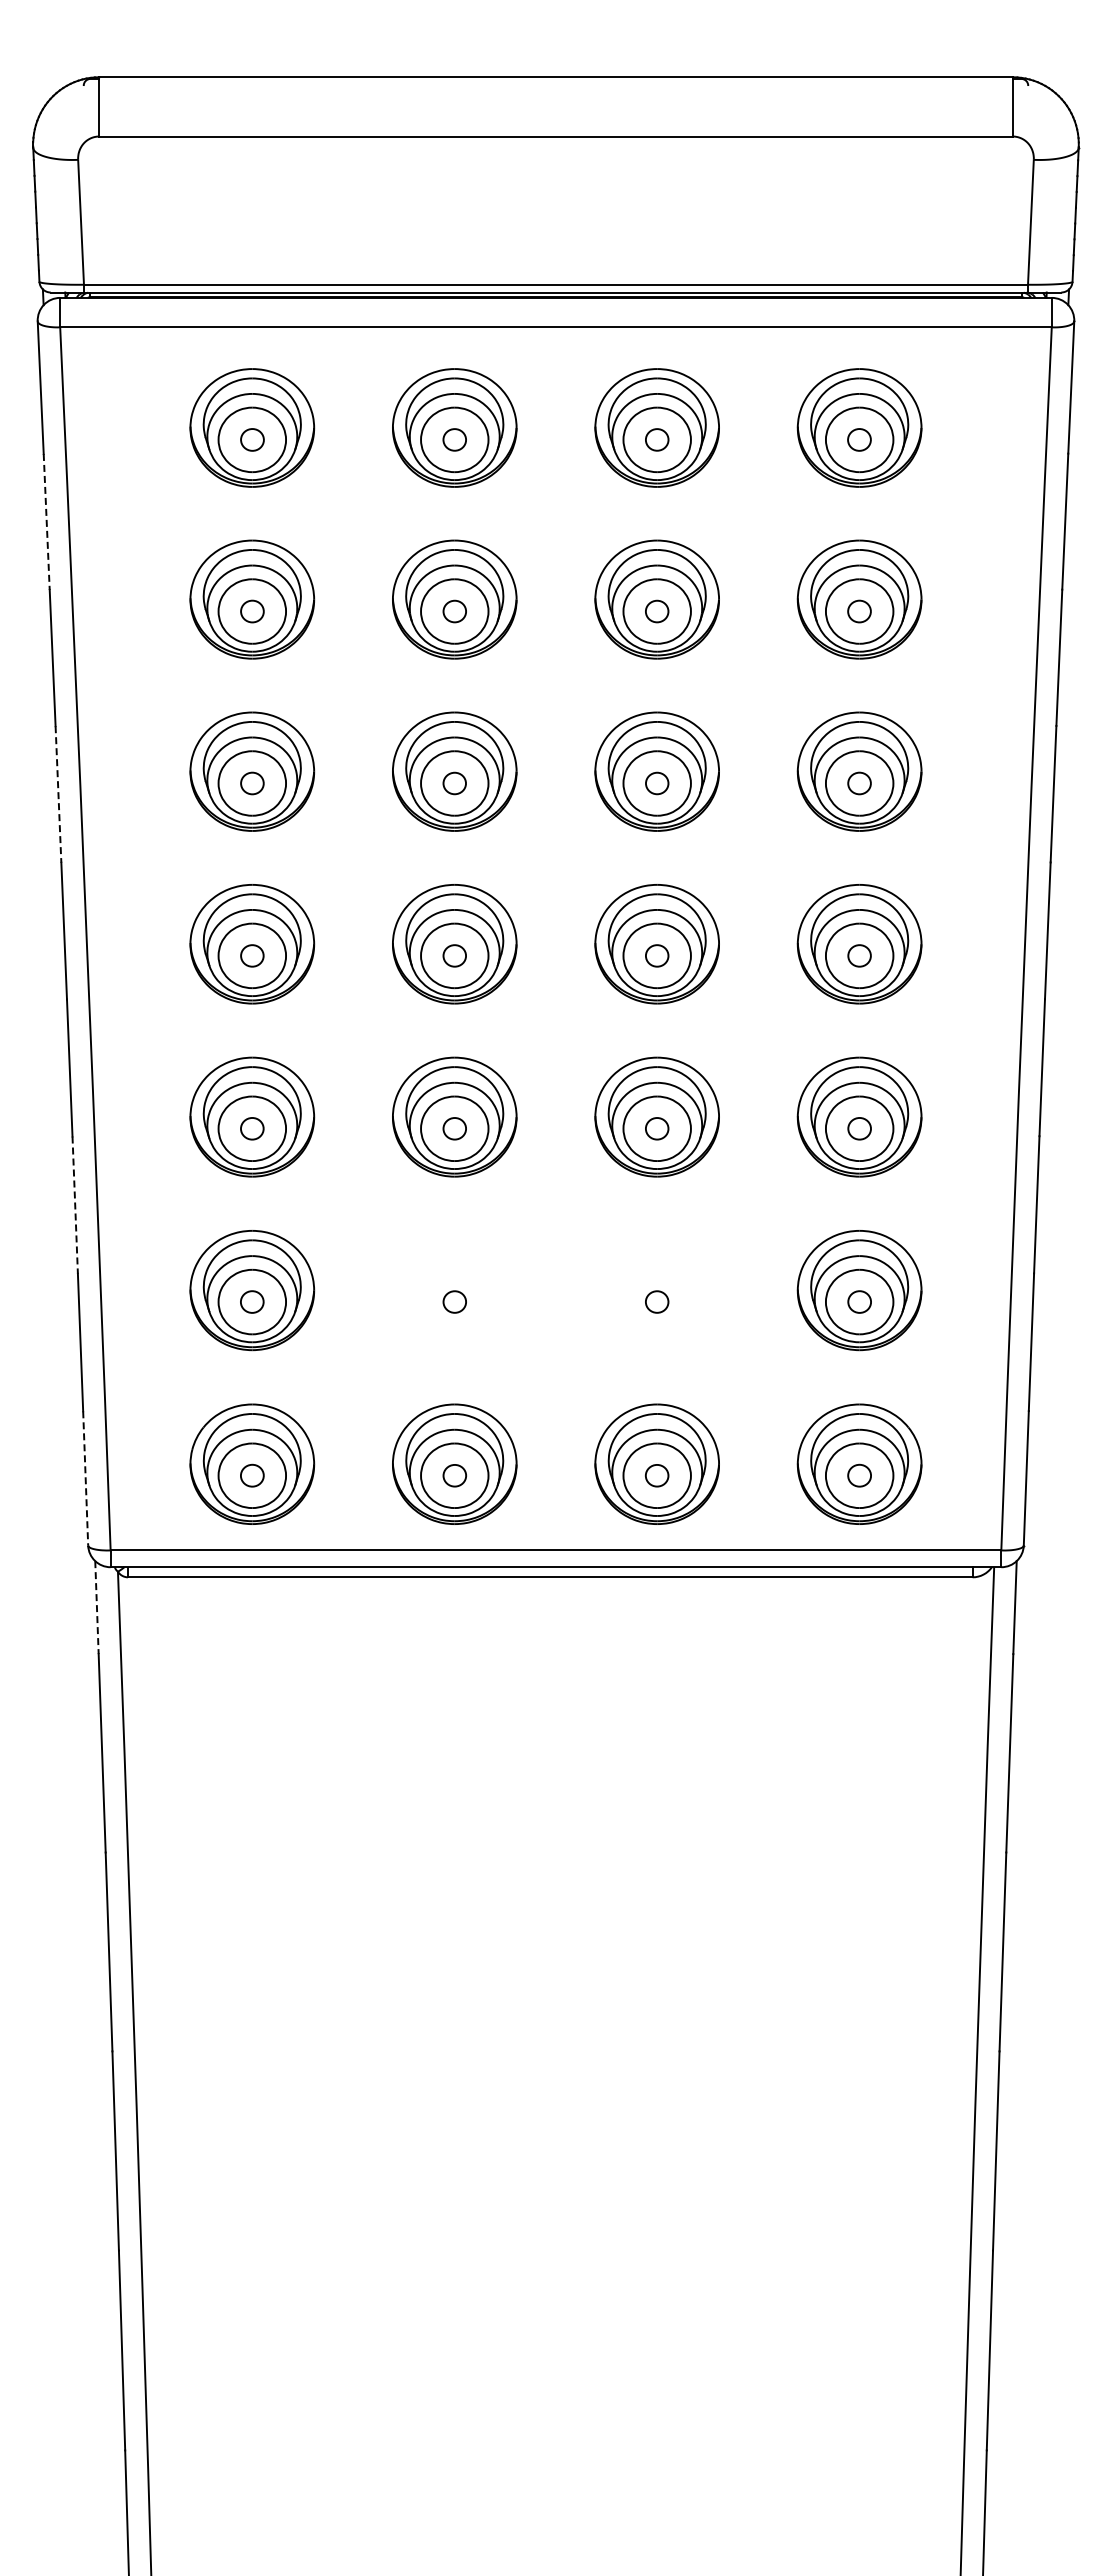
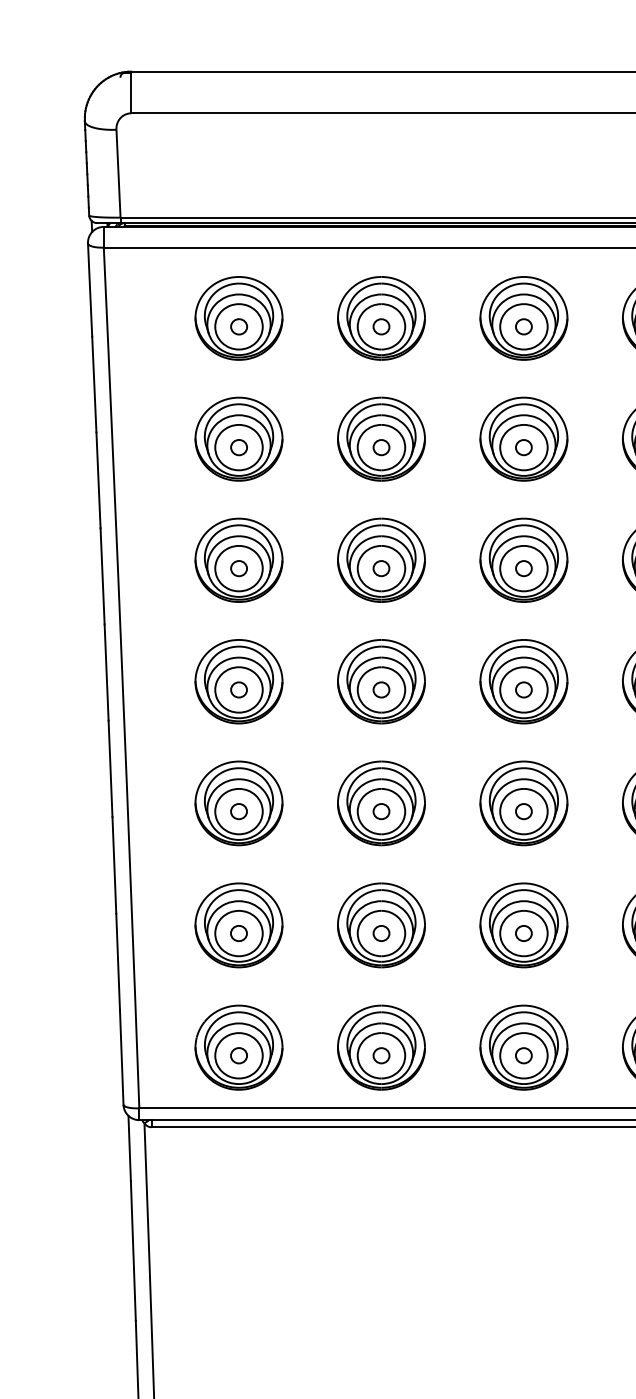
line: (46, 522) -> (94, 384), dashed -> solid
line: (58, 794) -> (102, 576), dashed -> solid
line: (75, 1205) -> (114, 865), dashed -> solid
part: (454, 1290) -> (381, 925), added
part: (656, 1290) -> (523, 925), added
line: (85, 1478) -> (121, 1057), dashed -> solid
line: (96, 1607) -> (129, 1148), dashed -> solid

